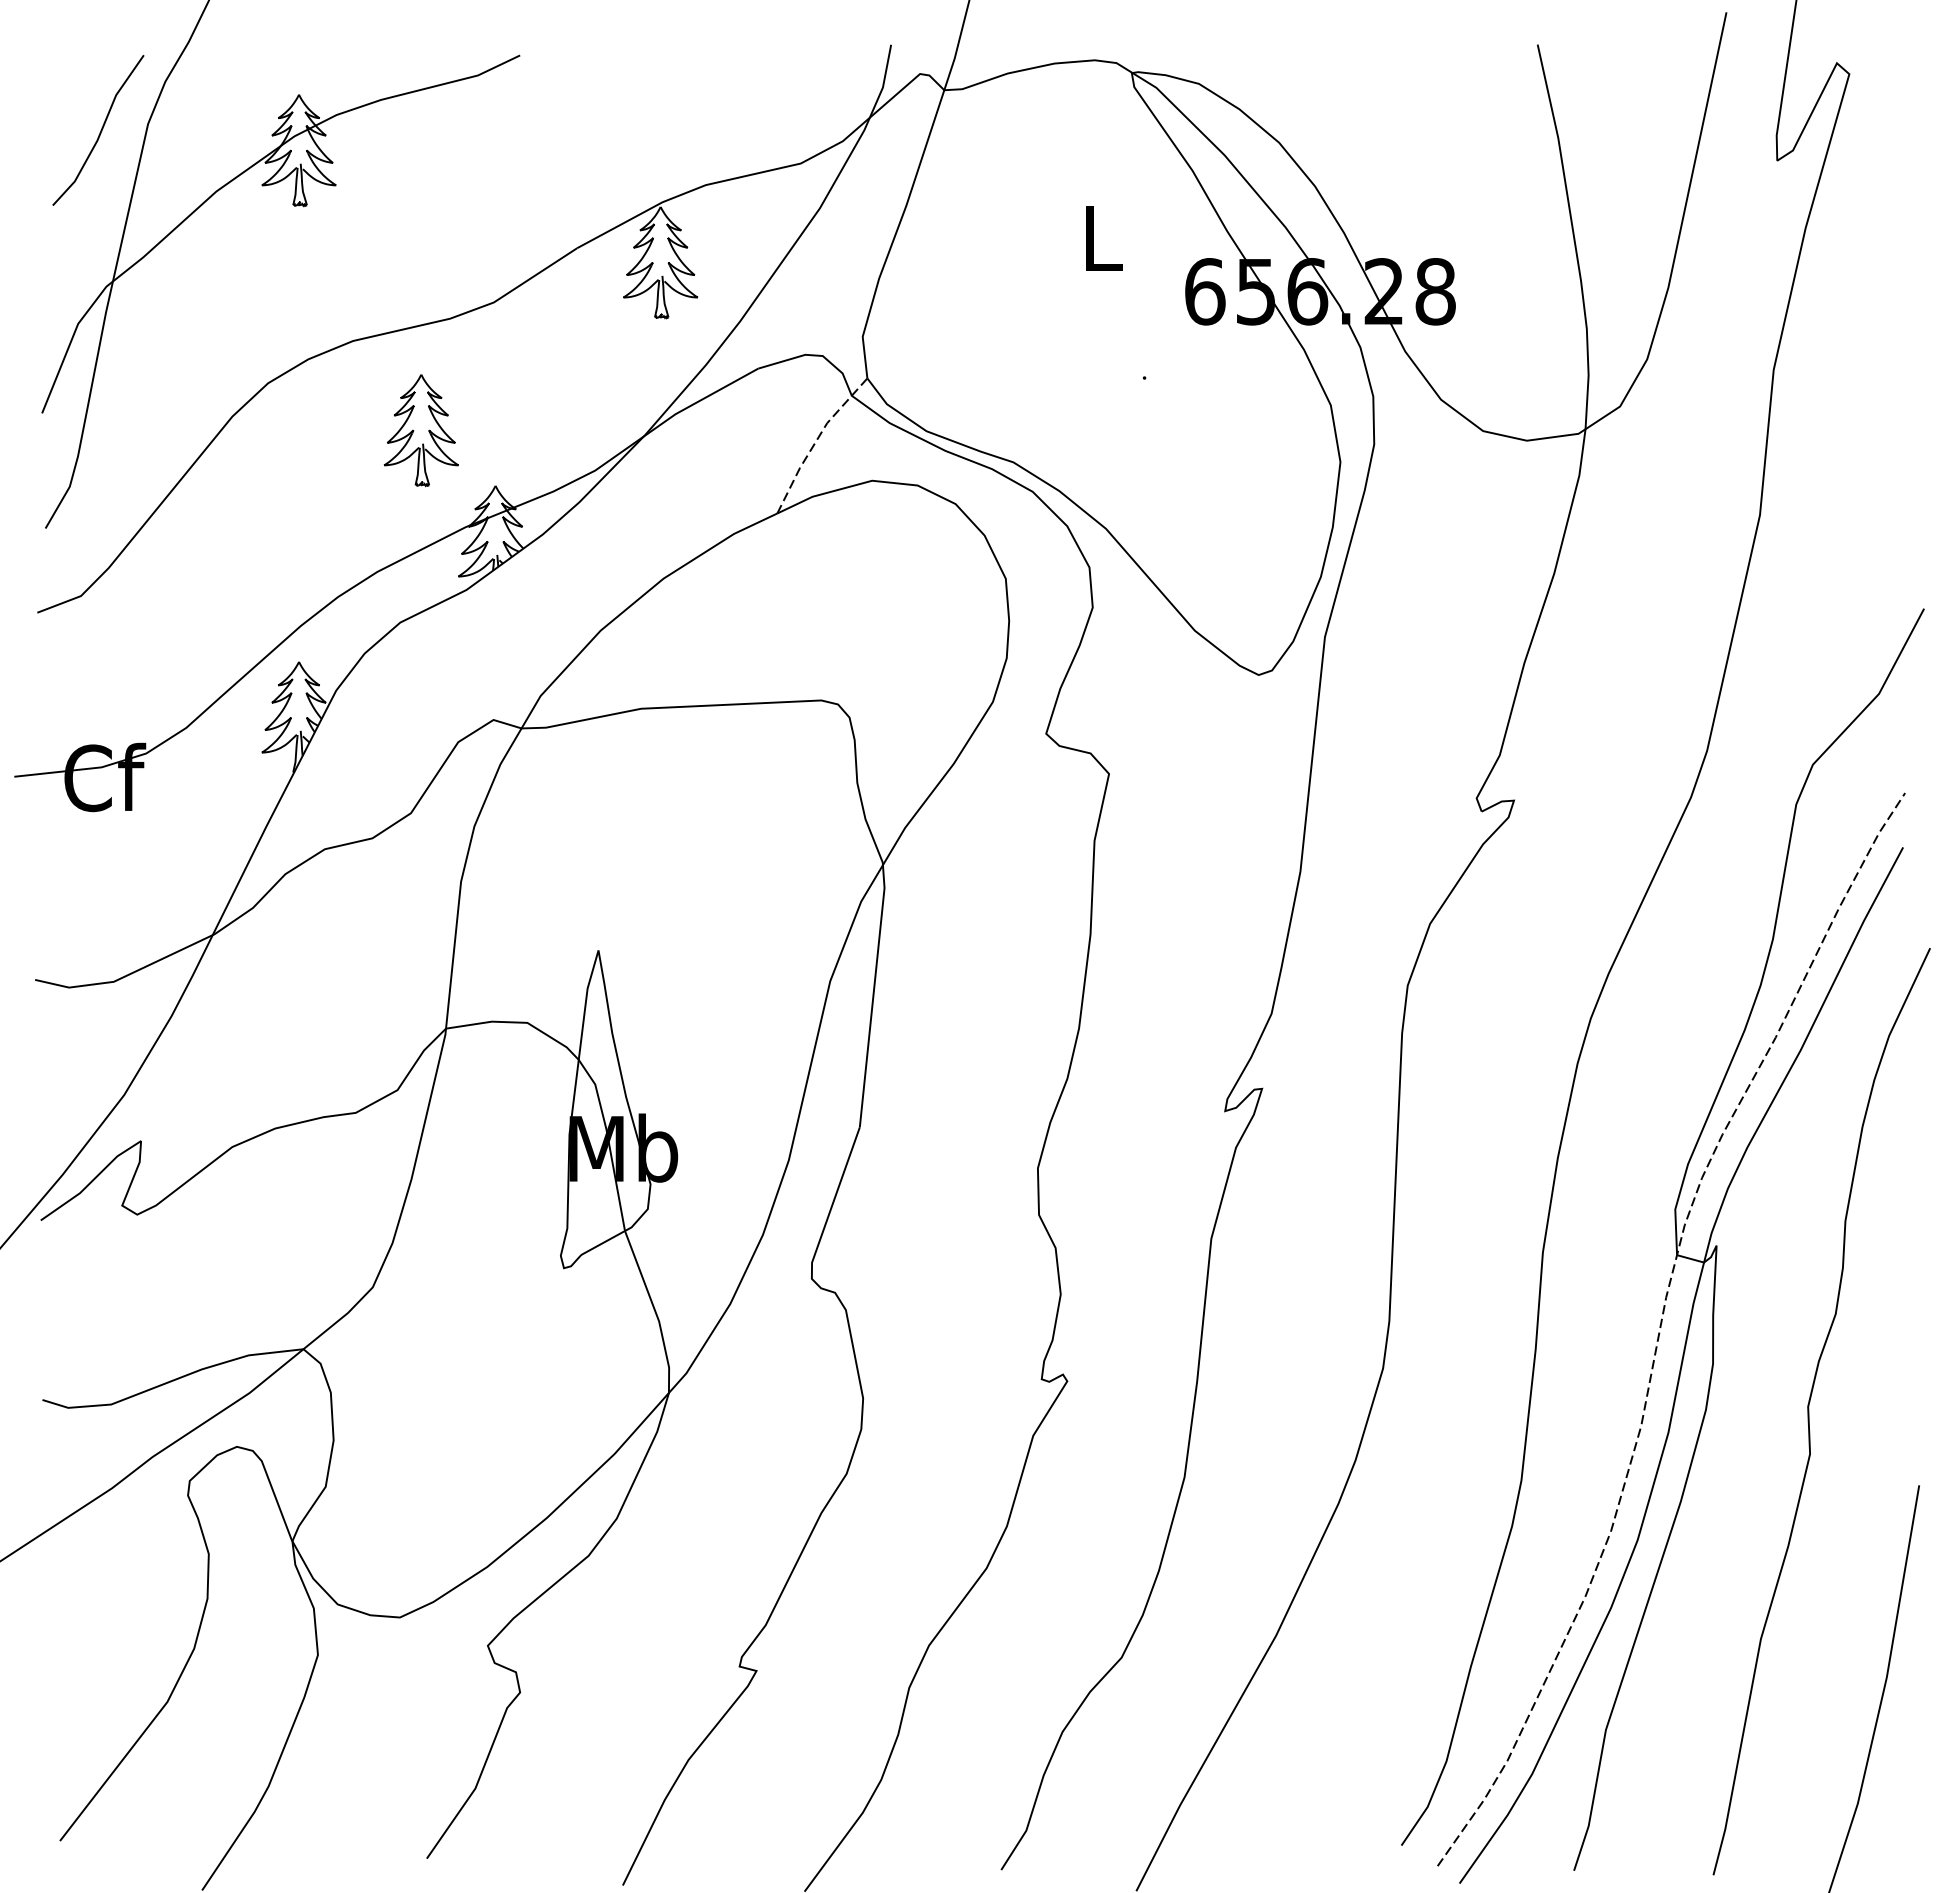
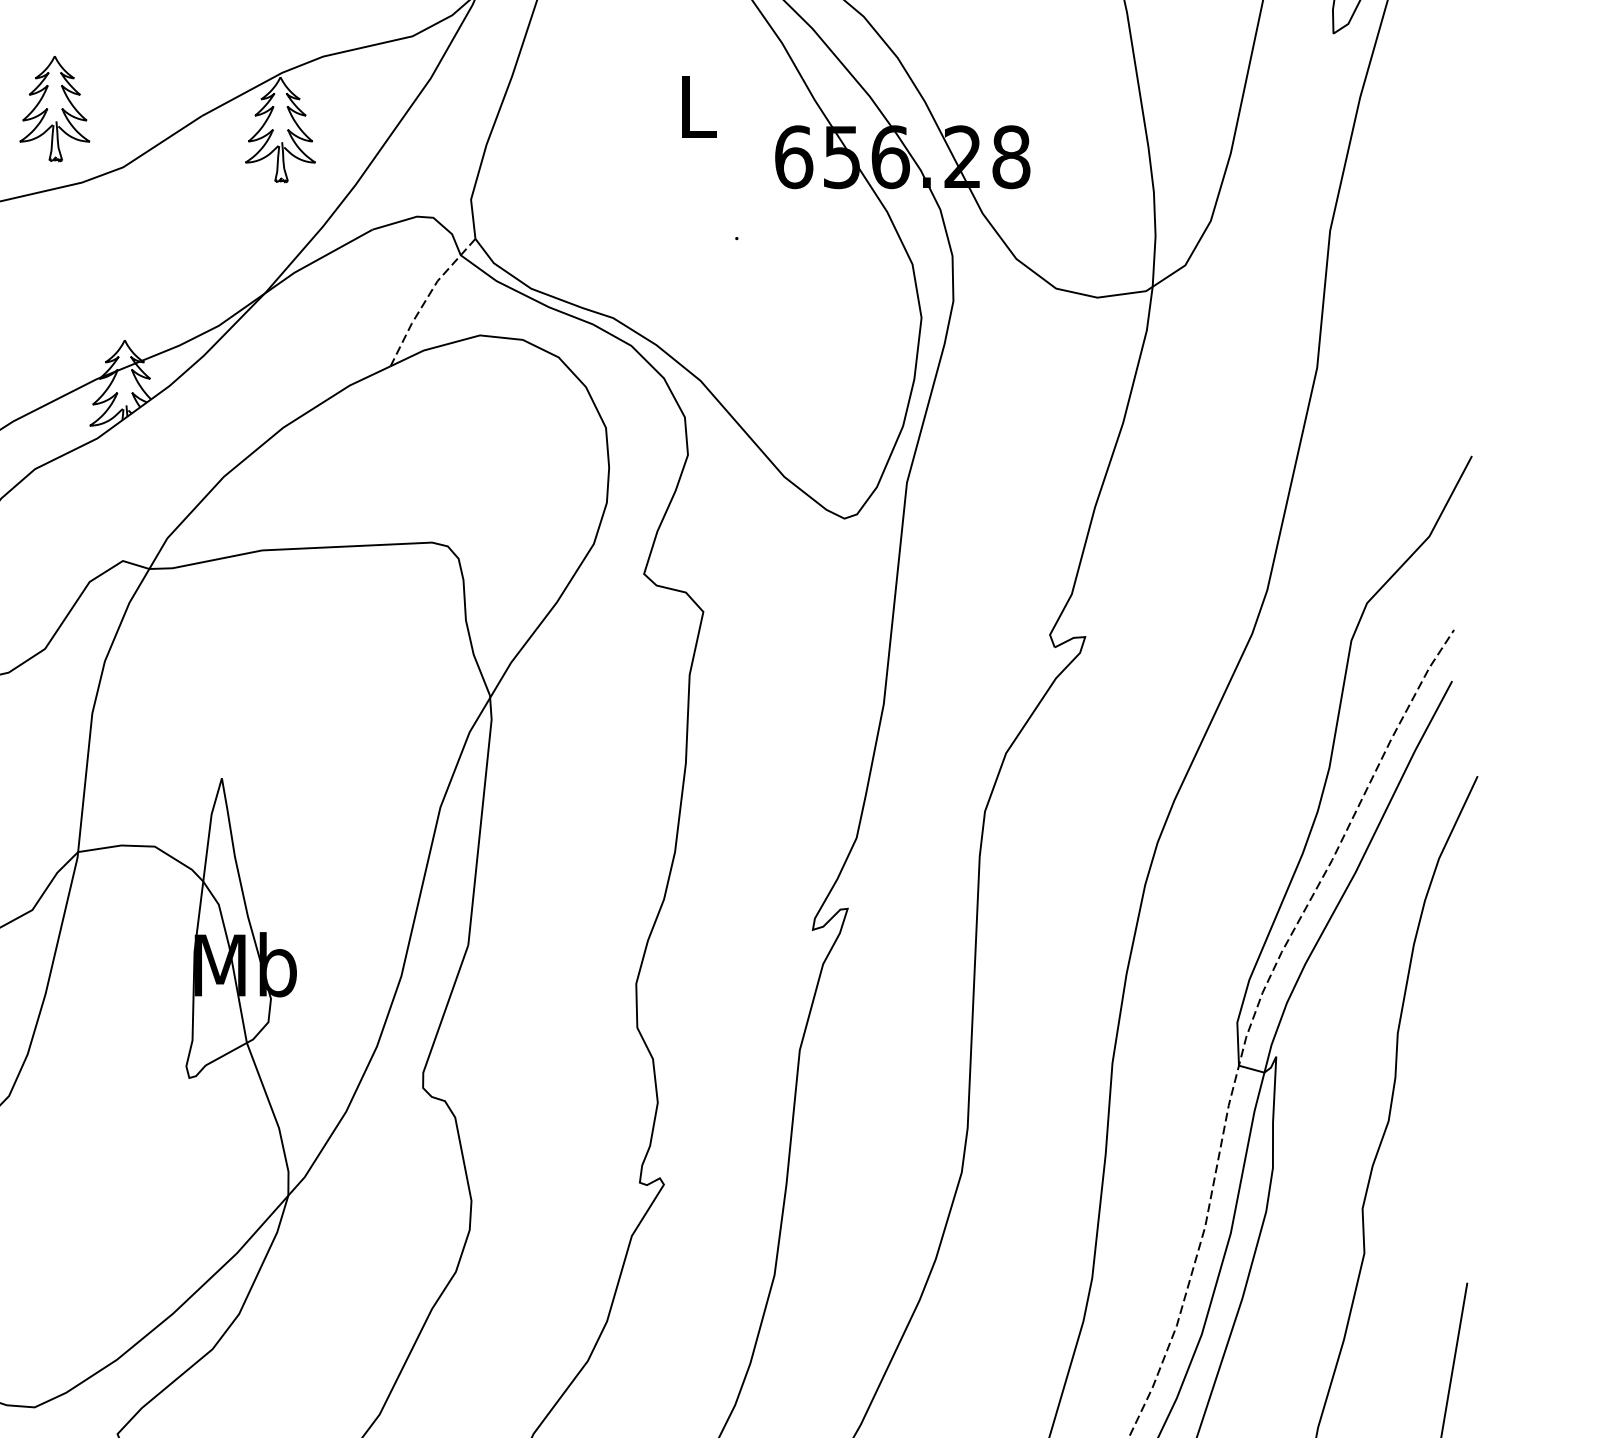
part: (420, 430) -> (54, 108), moved

